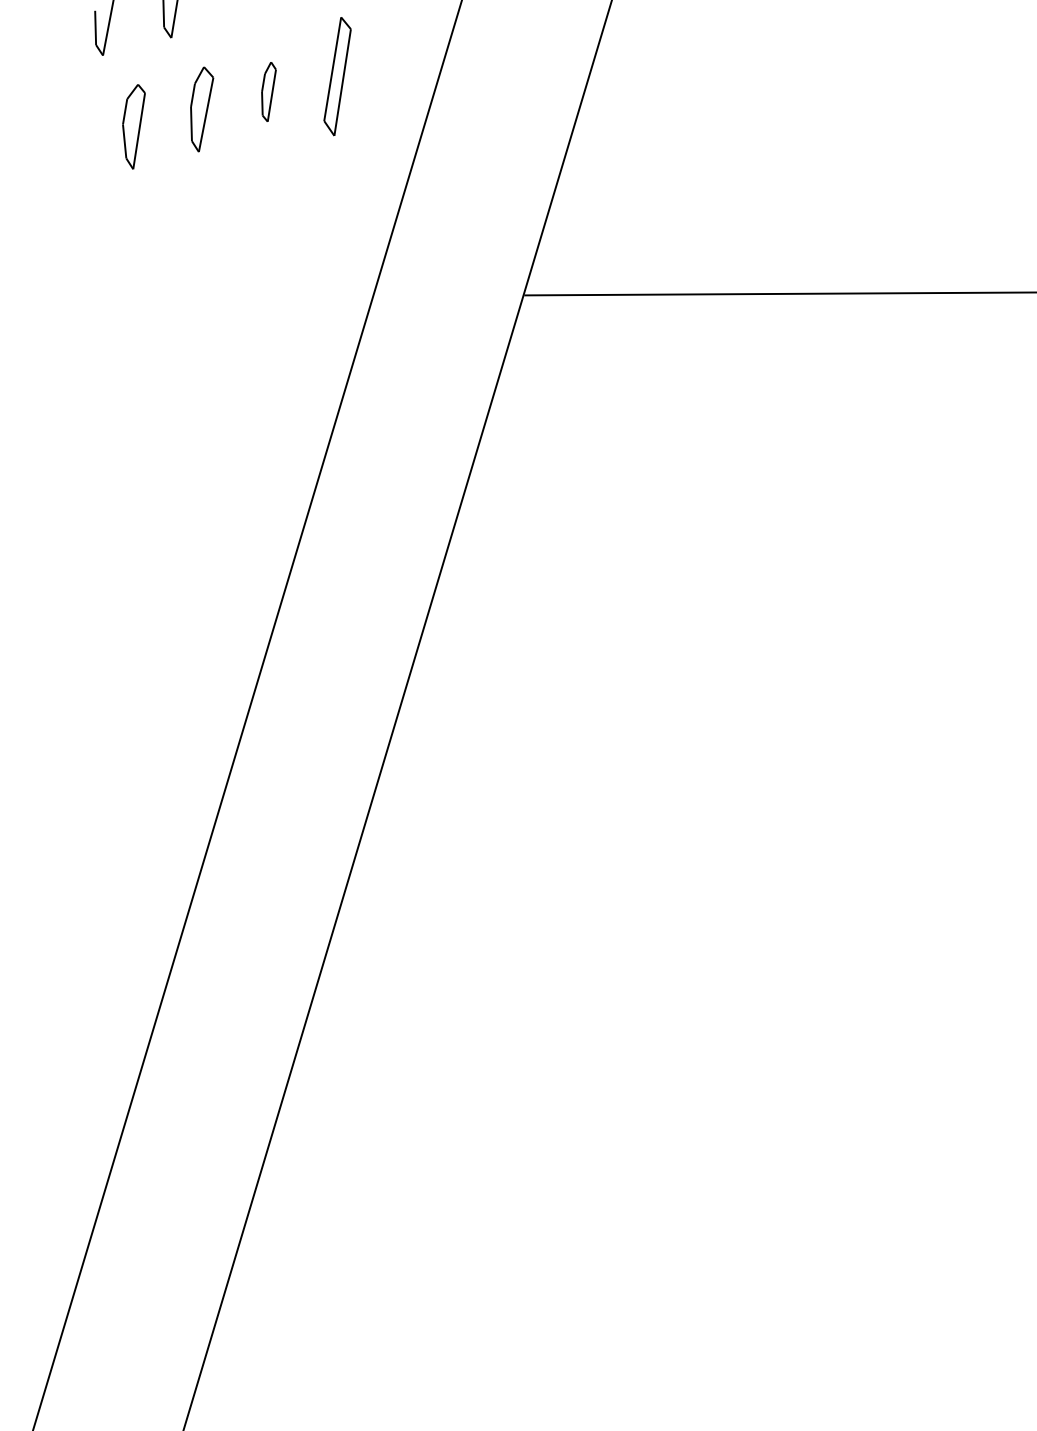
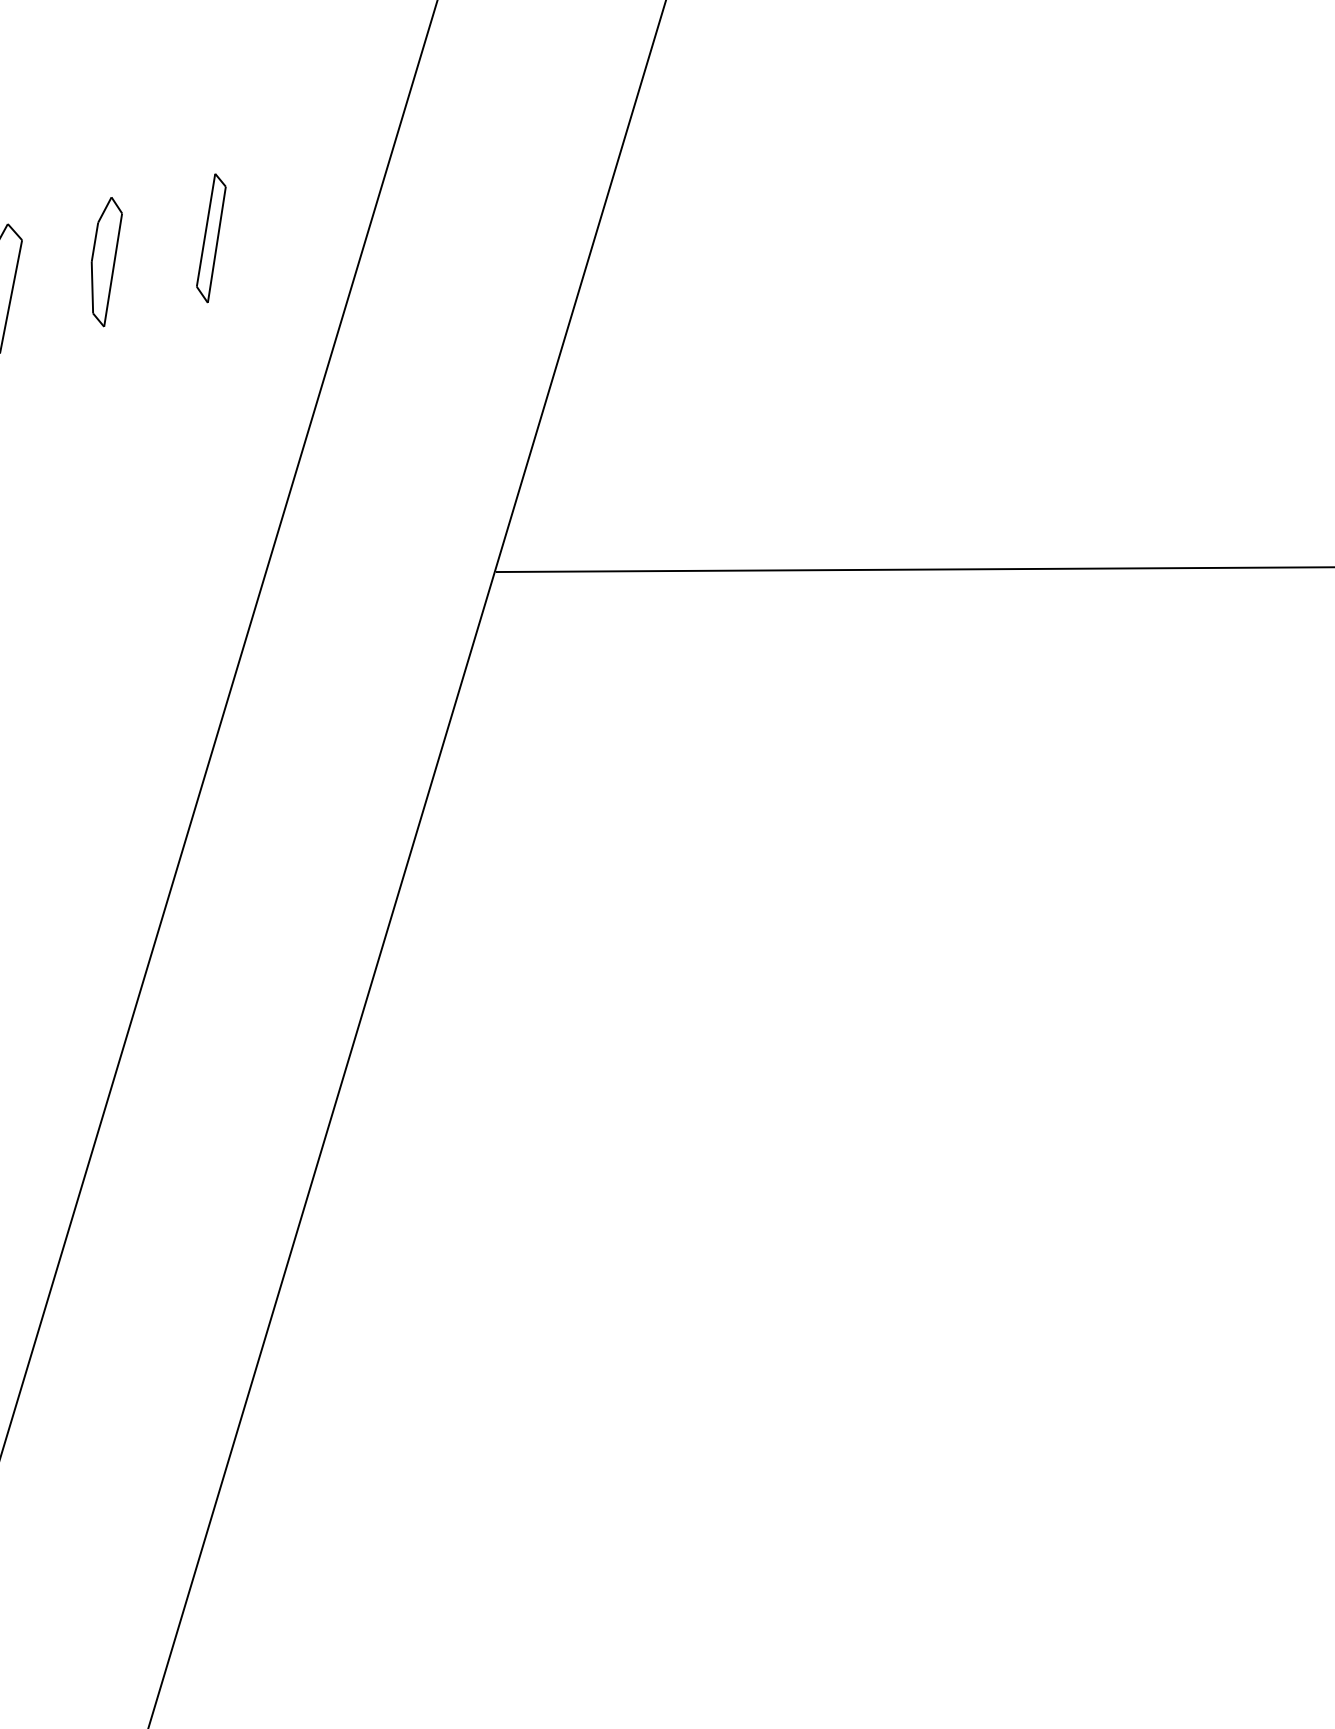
part: (337, 75) -> (211, 236), size x0.71
part: (268, 91) -> (106, 261), size x1.43

